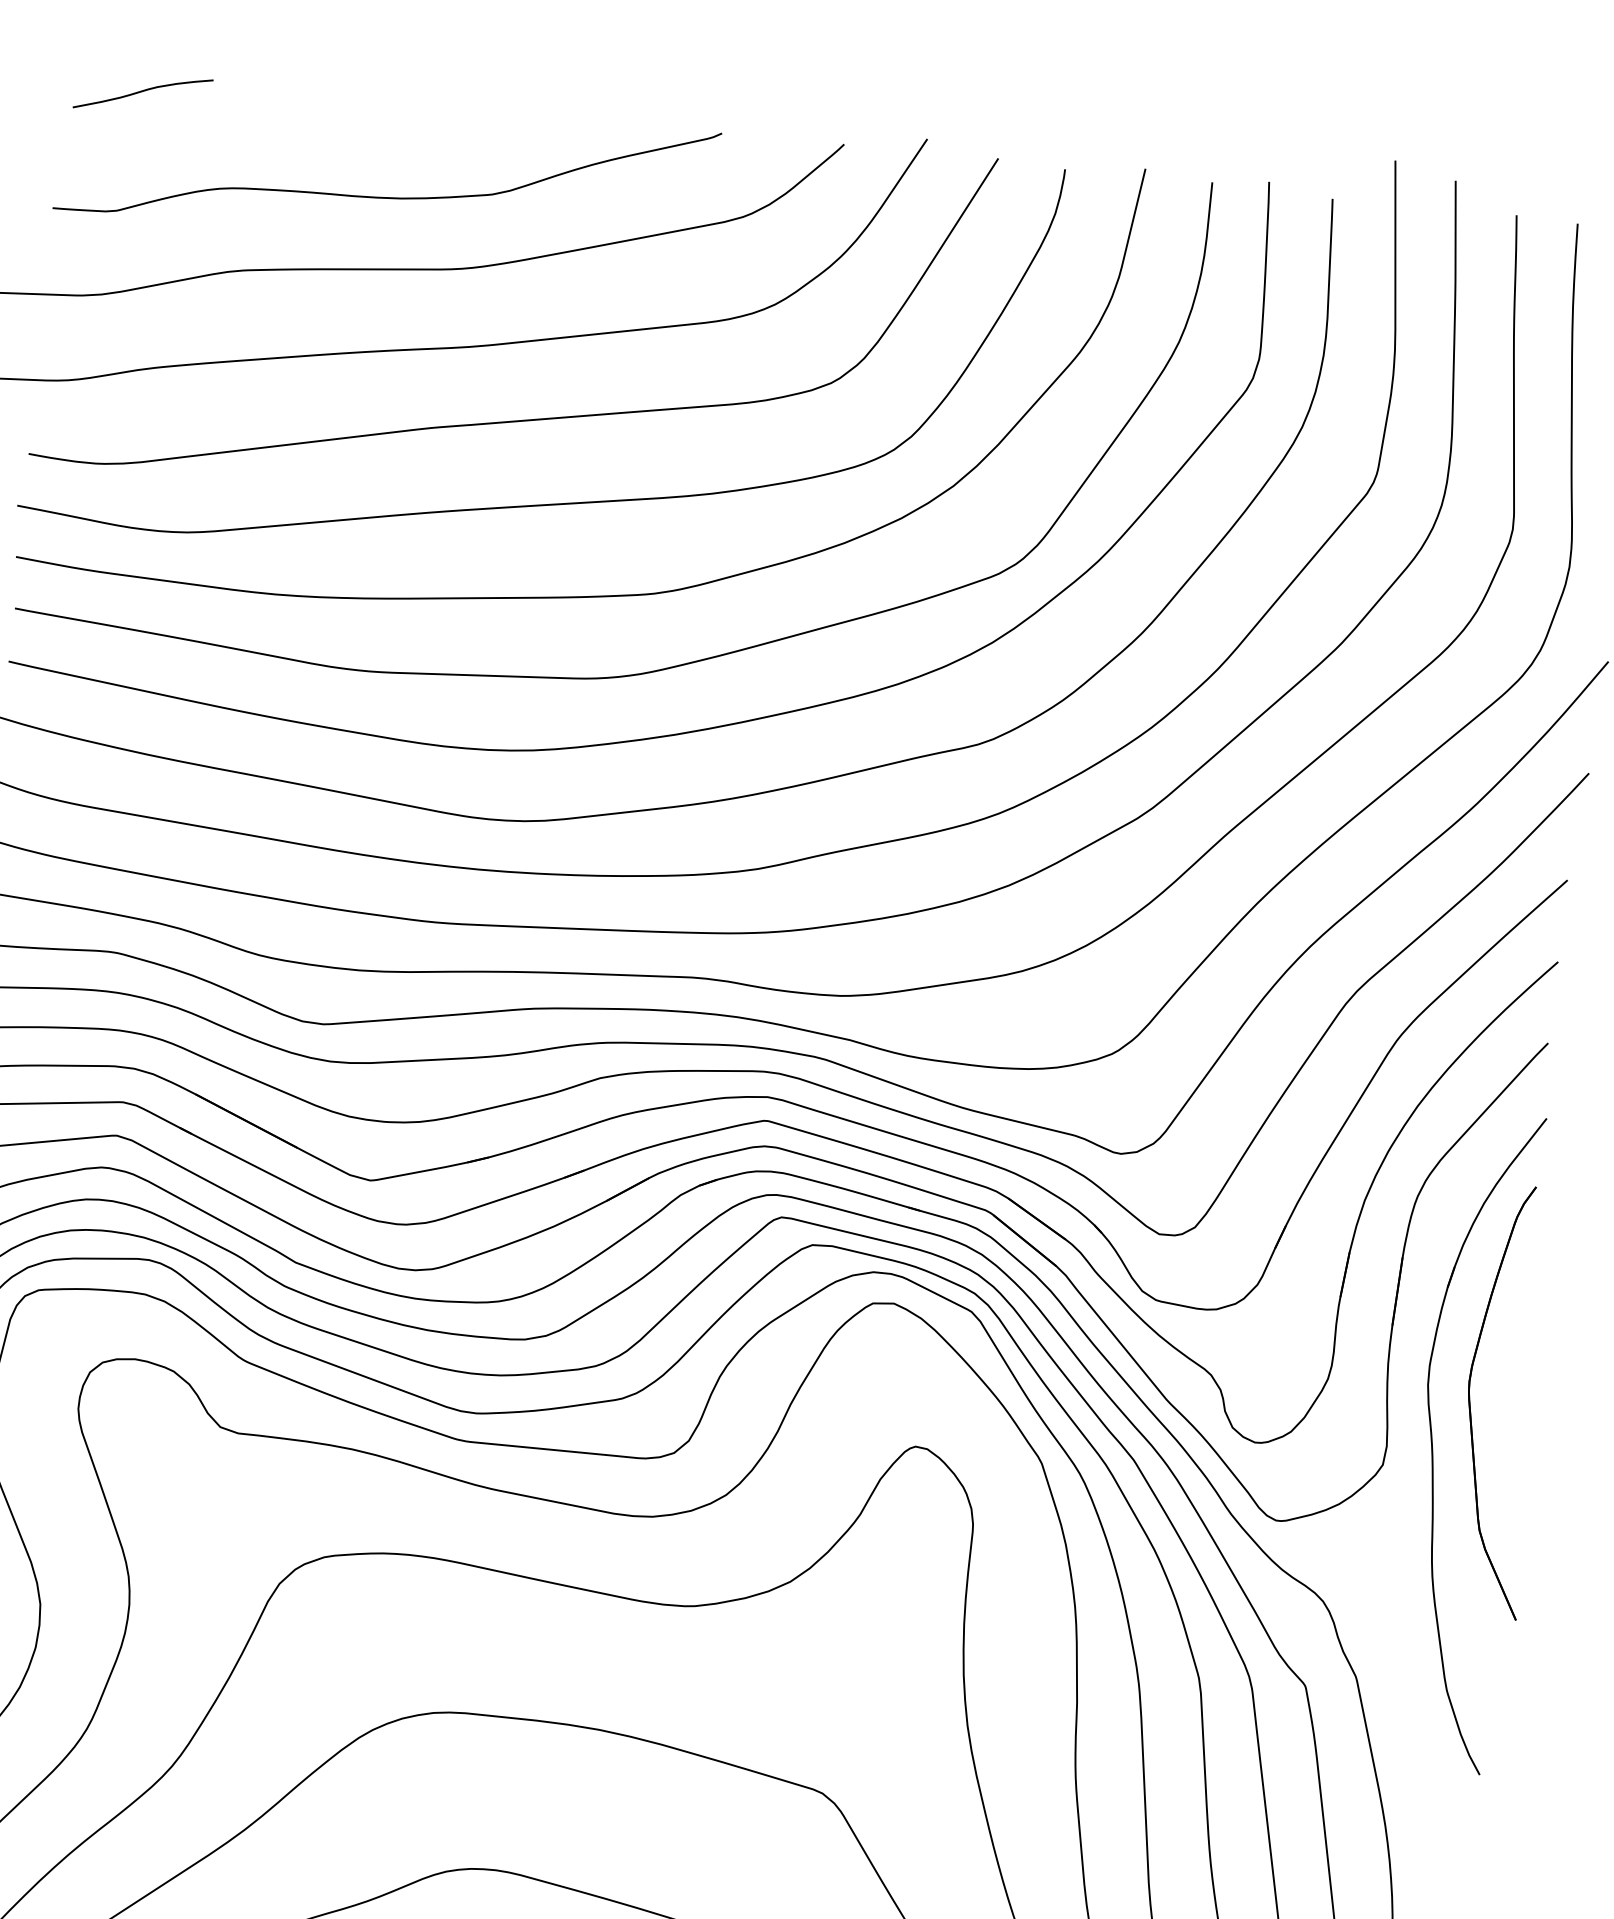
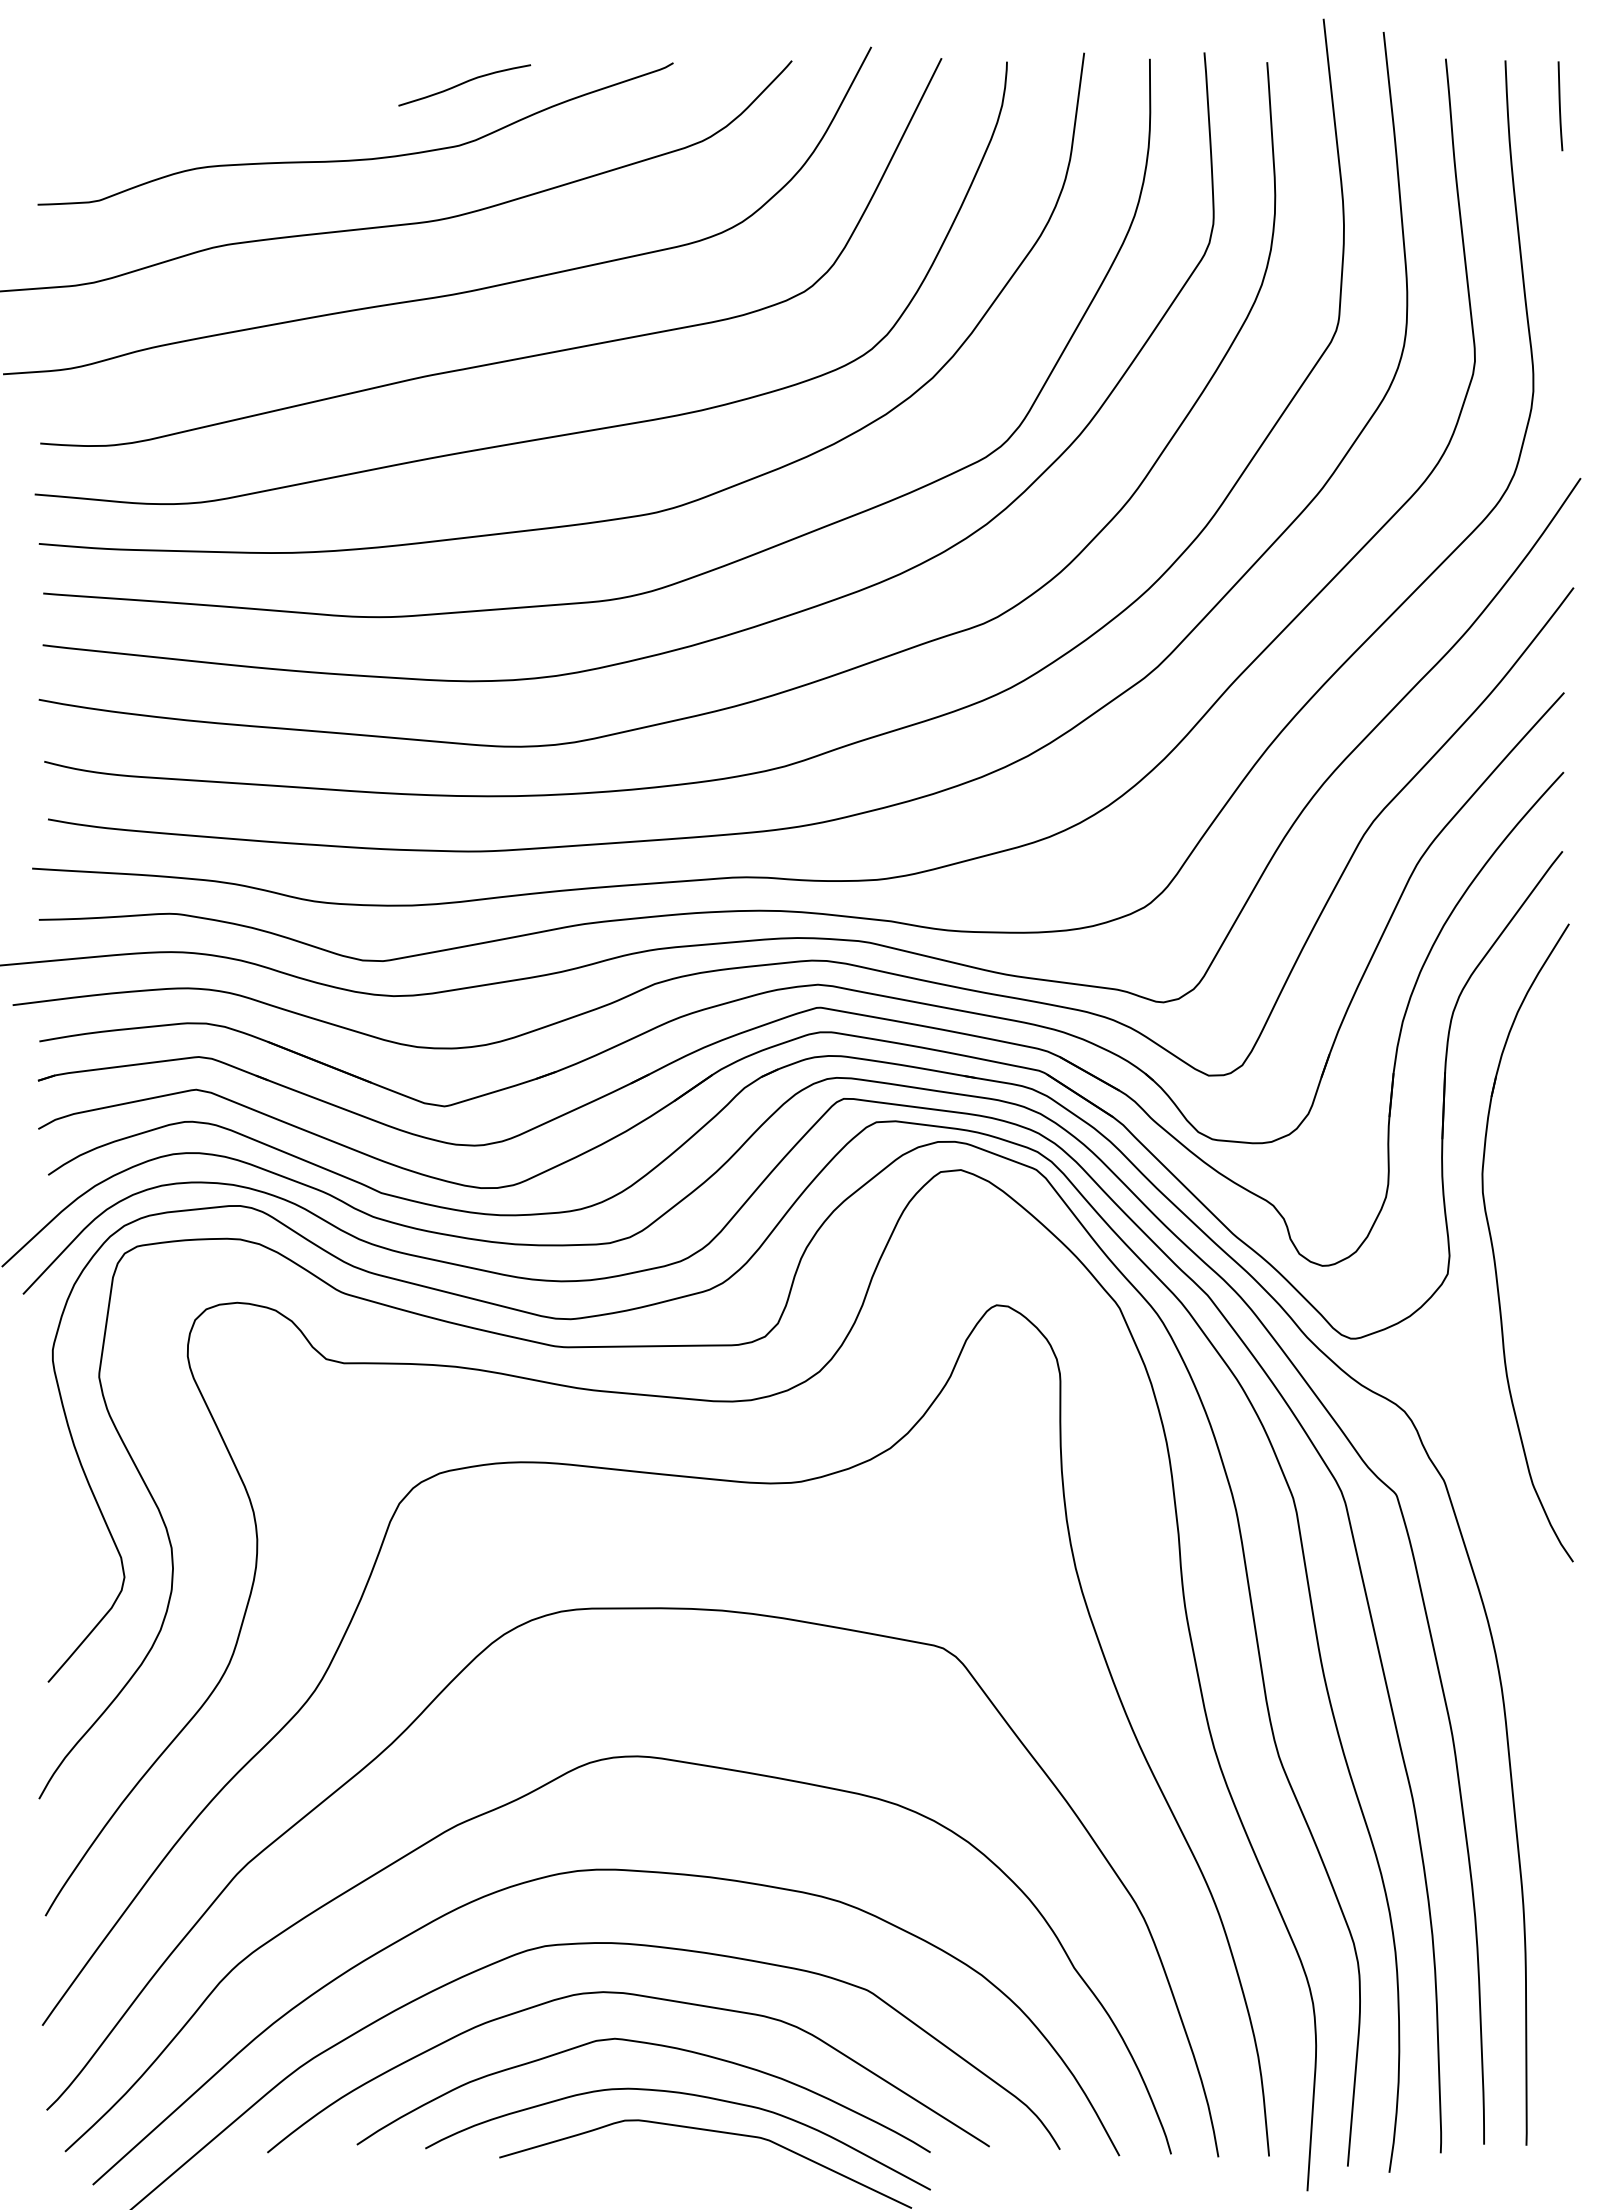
curve: (141, 92) -> (463, 84), moved
part: (1470, 1401) -> (1525, 1203), removed

